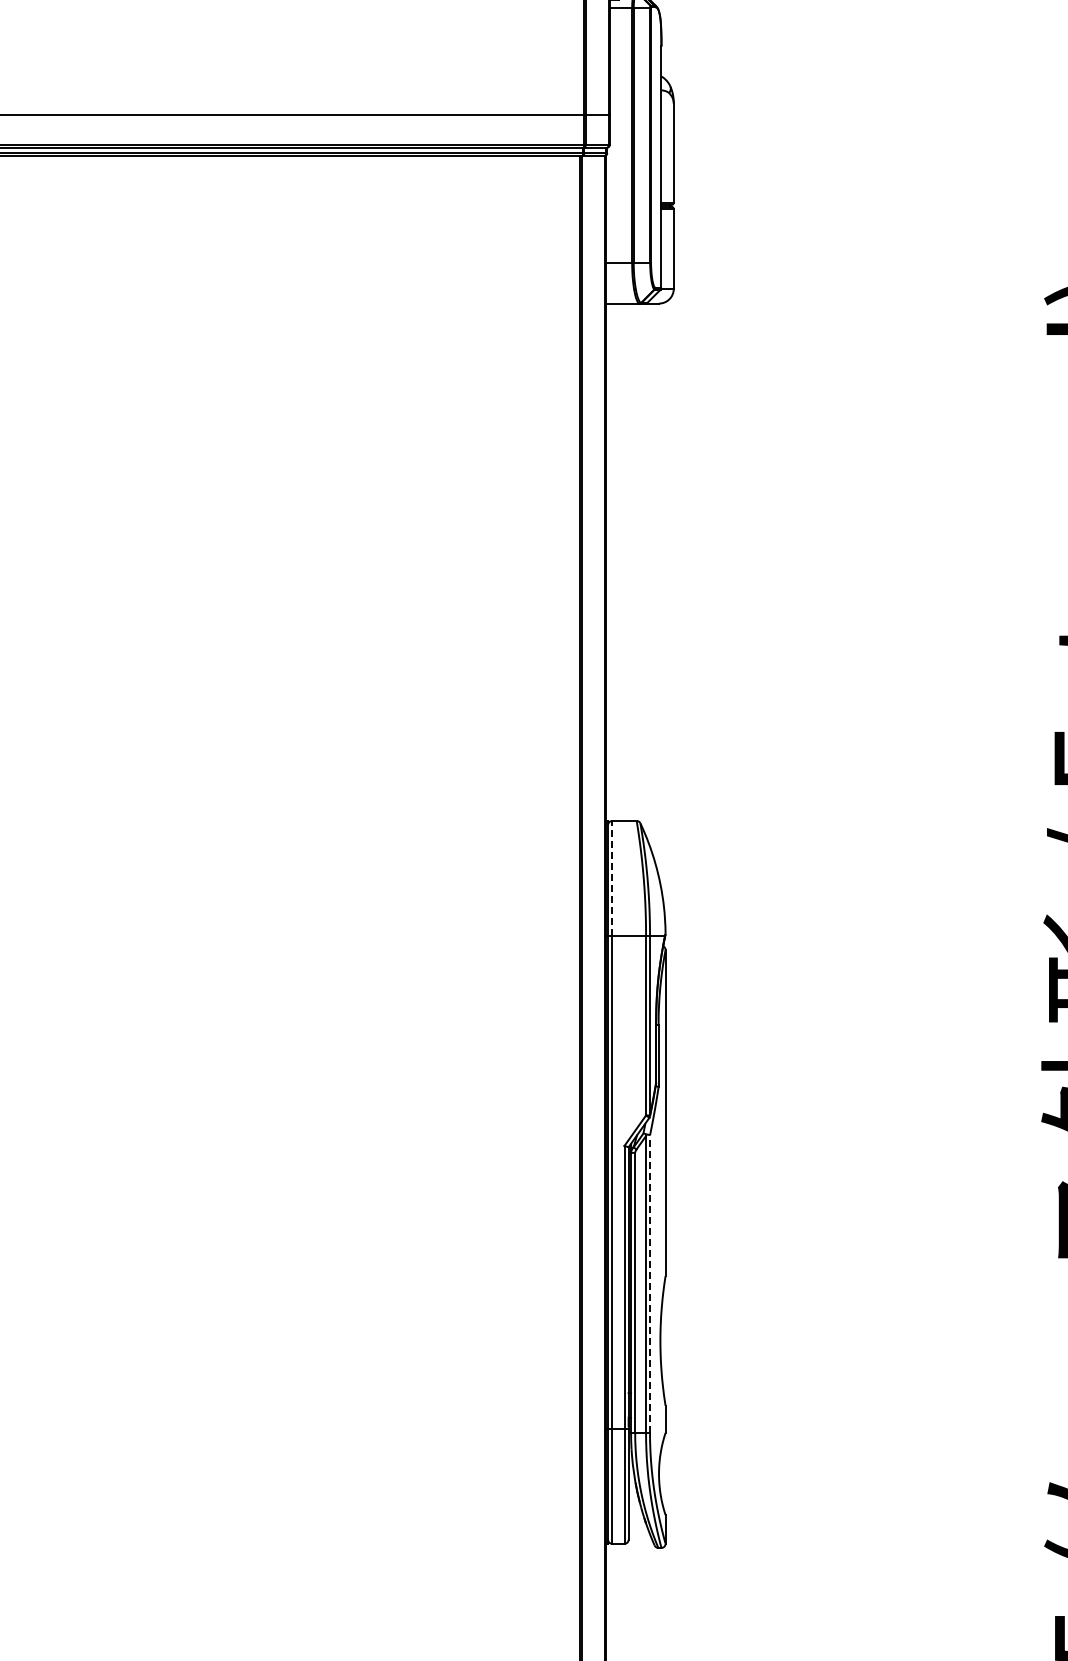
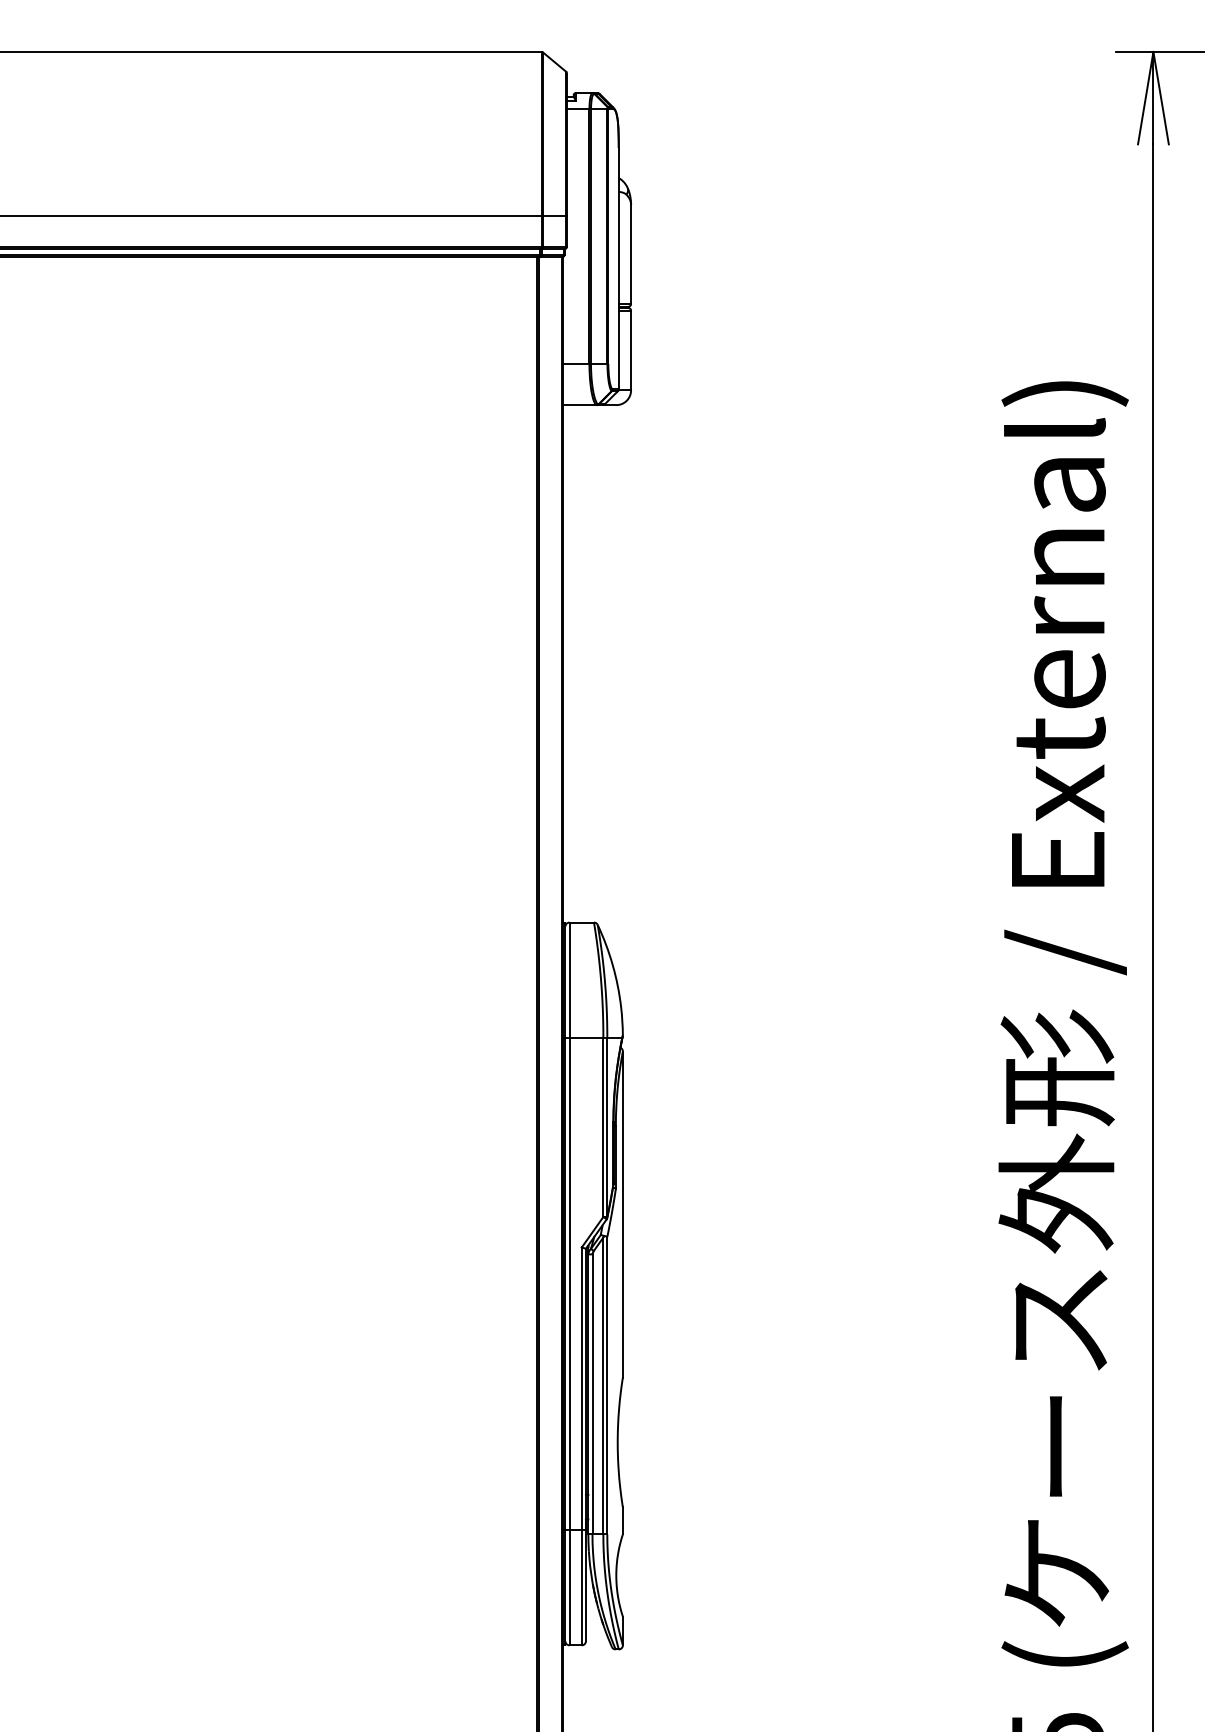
line: (612, 877) -> (569, 979), dashed -> solid
line: (650, 1283) -> (607, 1385), dashed -> solid

